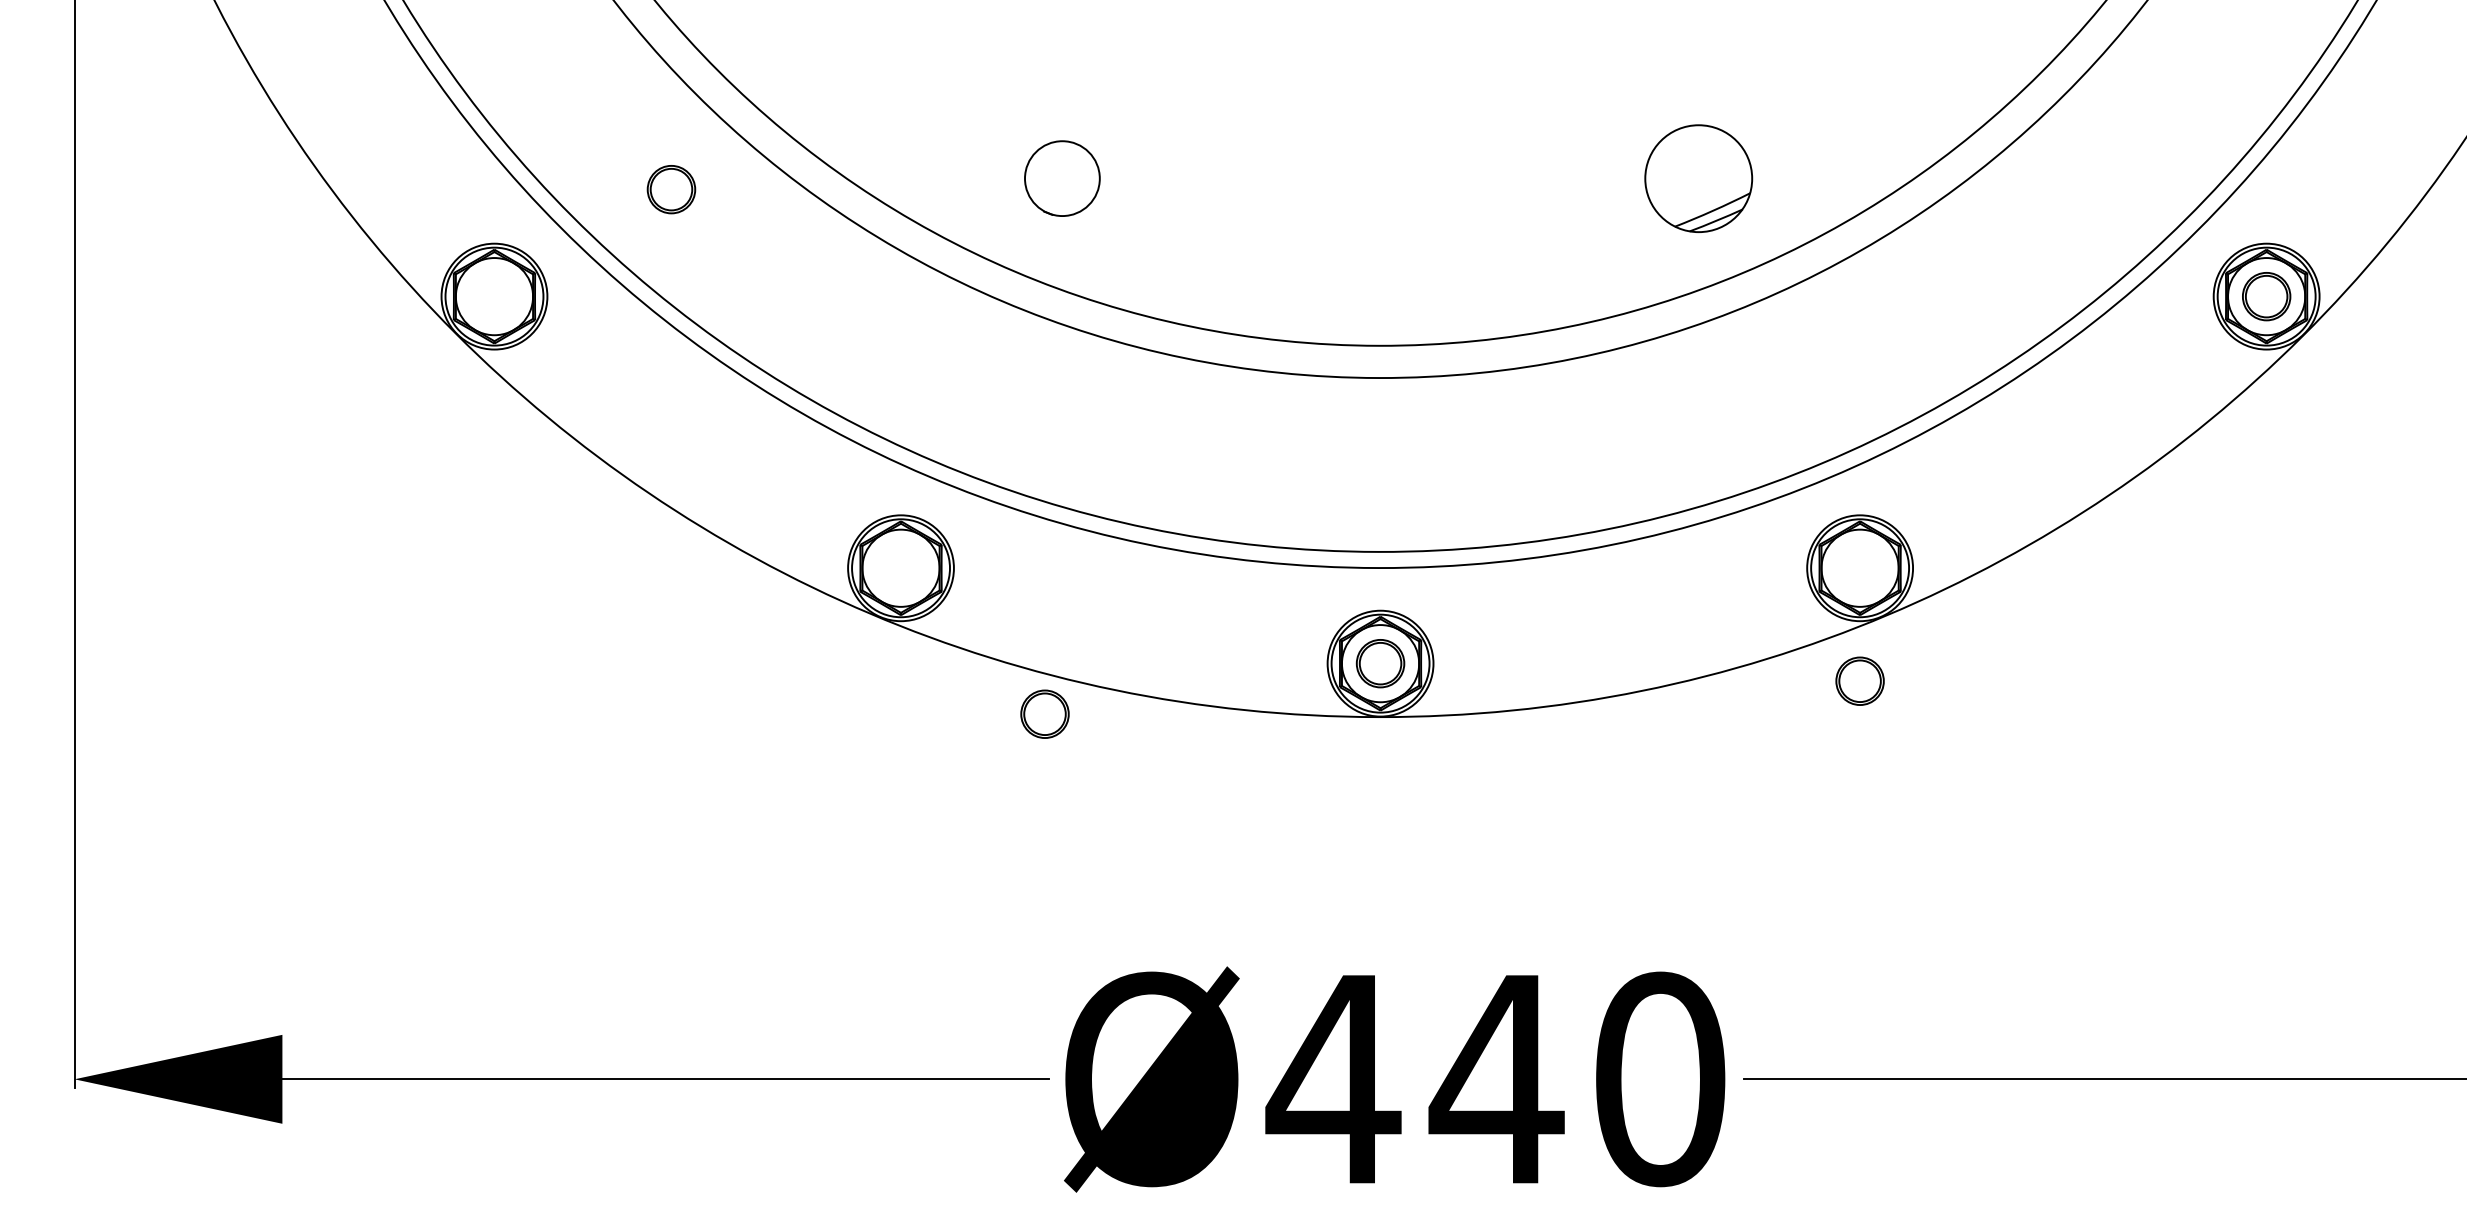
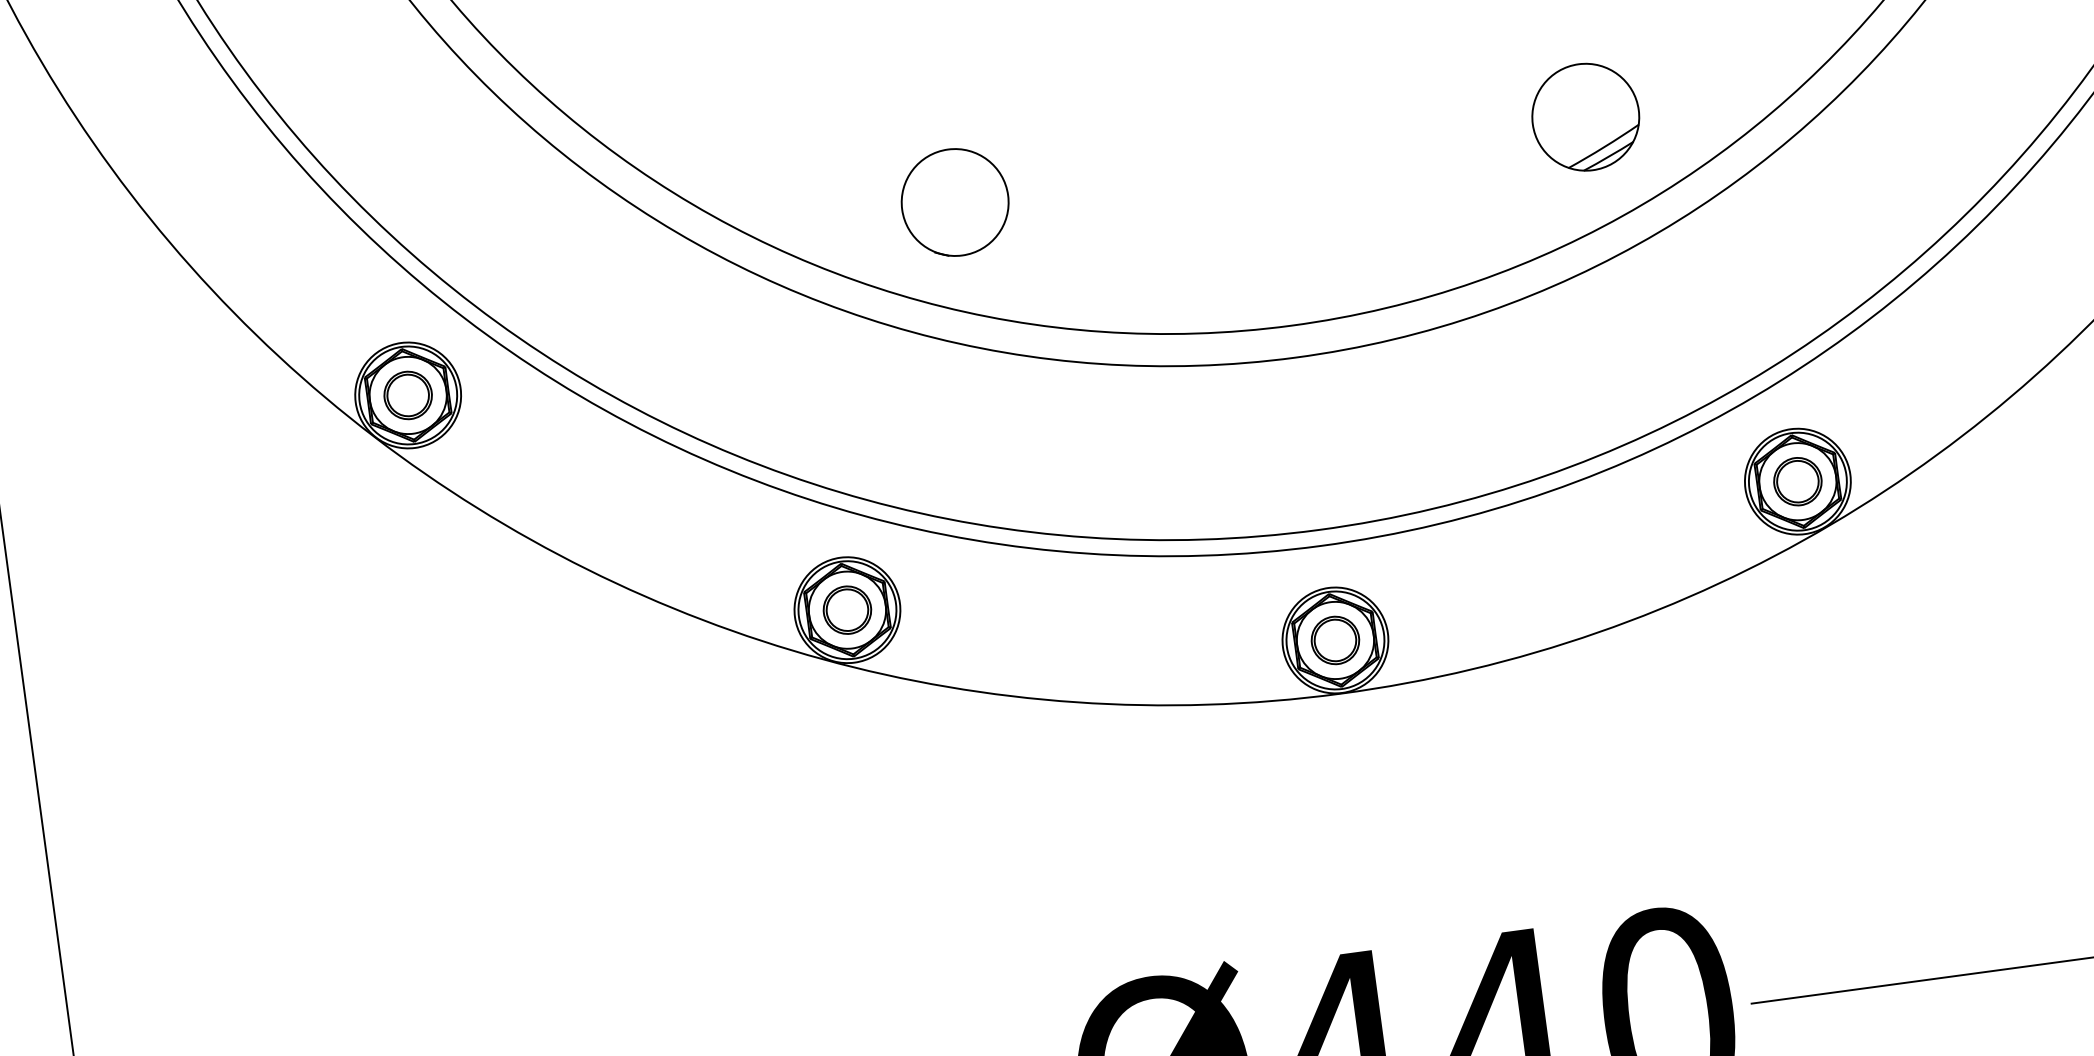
circle: (1062, 178) -> (955, 202), size x1.43
part: (671, 189) -> (408, 395), moved
part: (1859, 680) -> (1797, 481), moved
part: (1044, 713) -> (846, 609), moved

